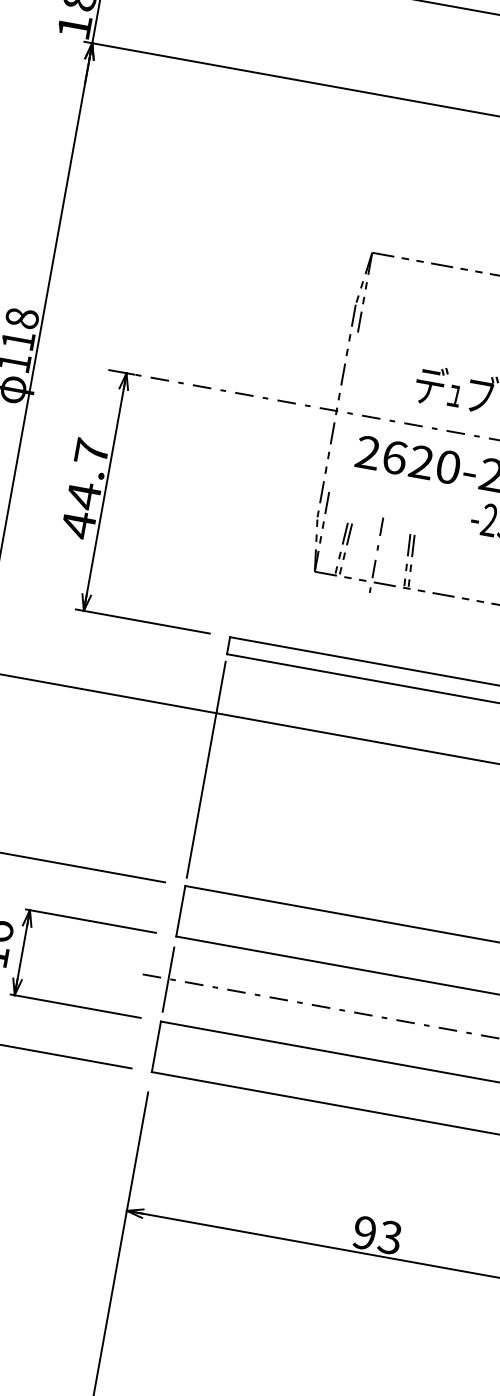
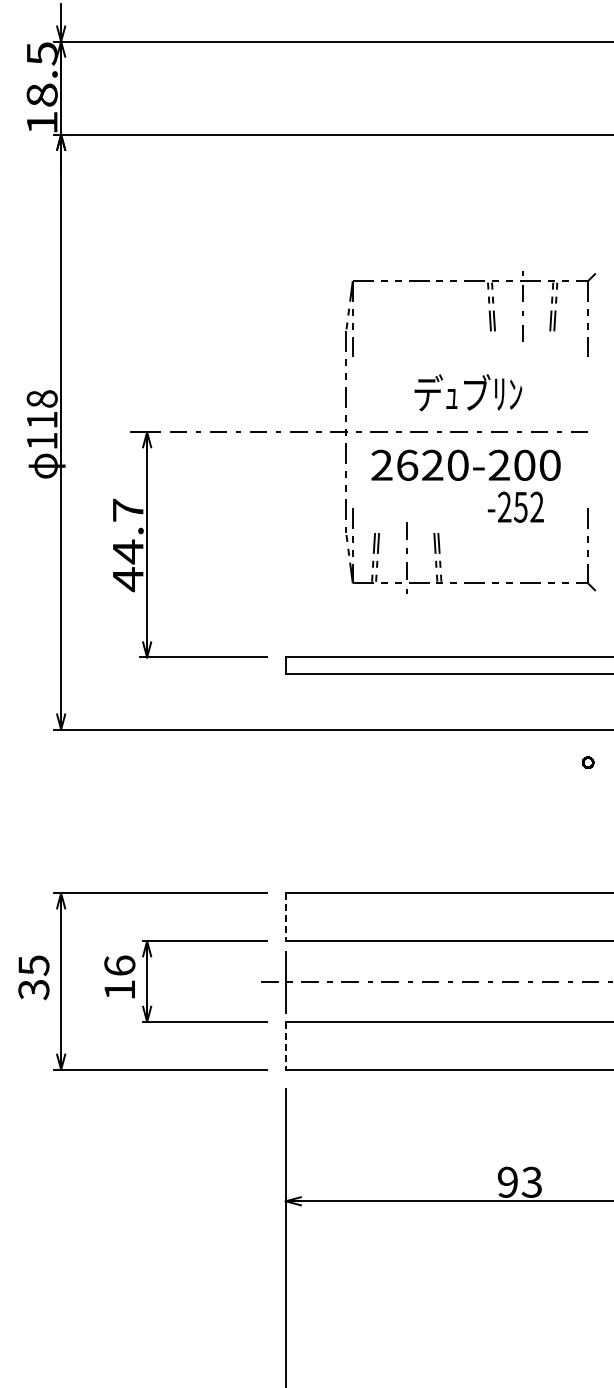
line: (206, 769) -> (285, 782), removed
line: (180, 911) -> (285, 917), solid -> dashed
line: (156, 1046) -> (285, 1045), solid -> dashed

